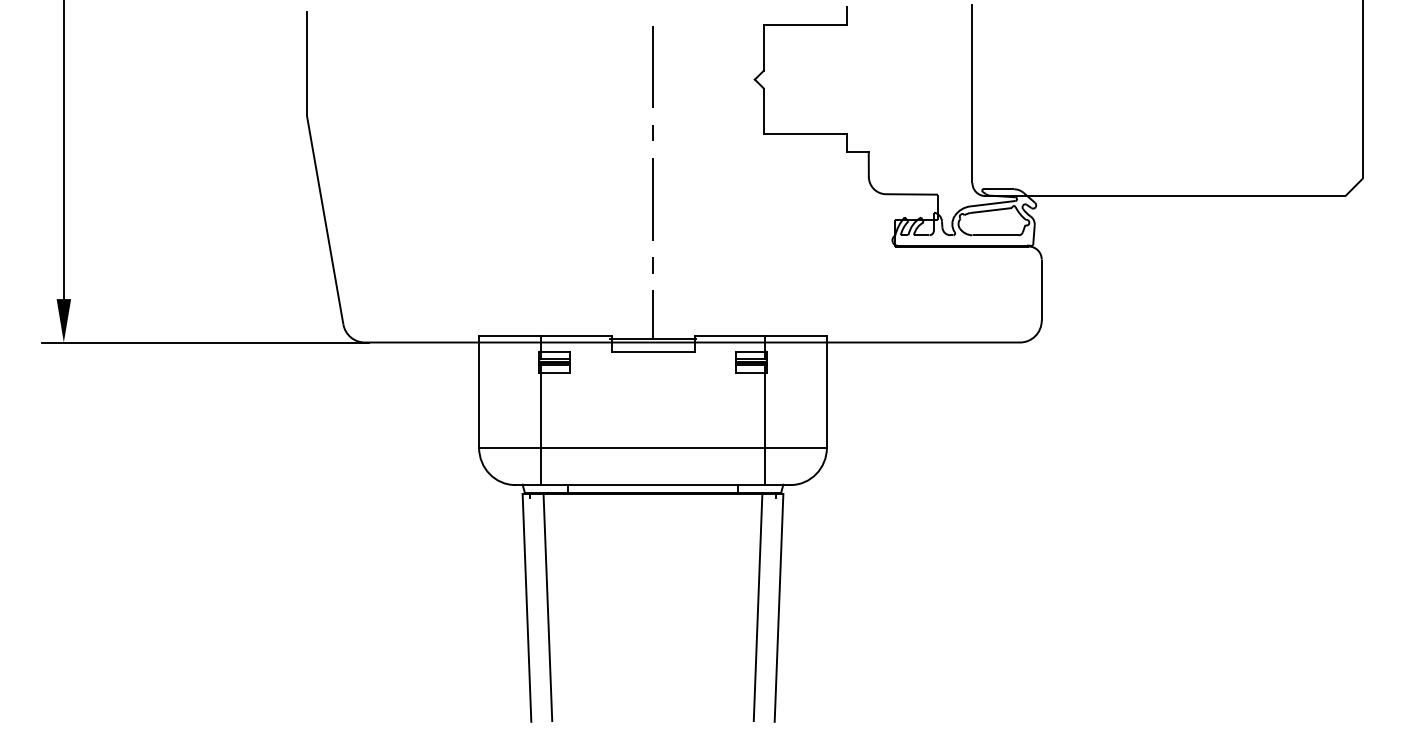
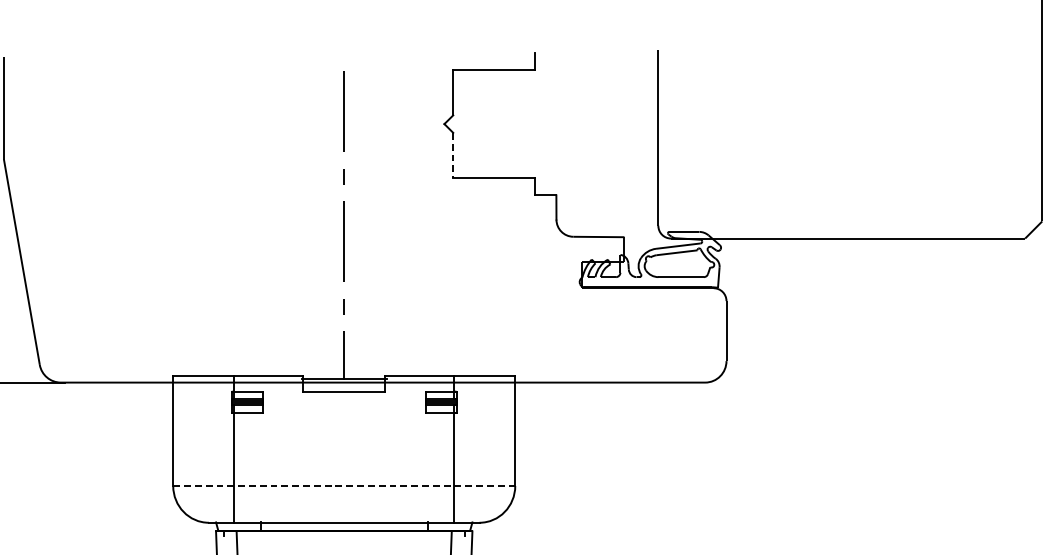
line: (763, 111) -> (452, 155), solid -> dashed
line: (653, 447) -> (344, 485), solid -> dashed

